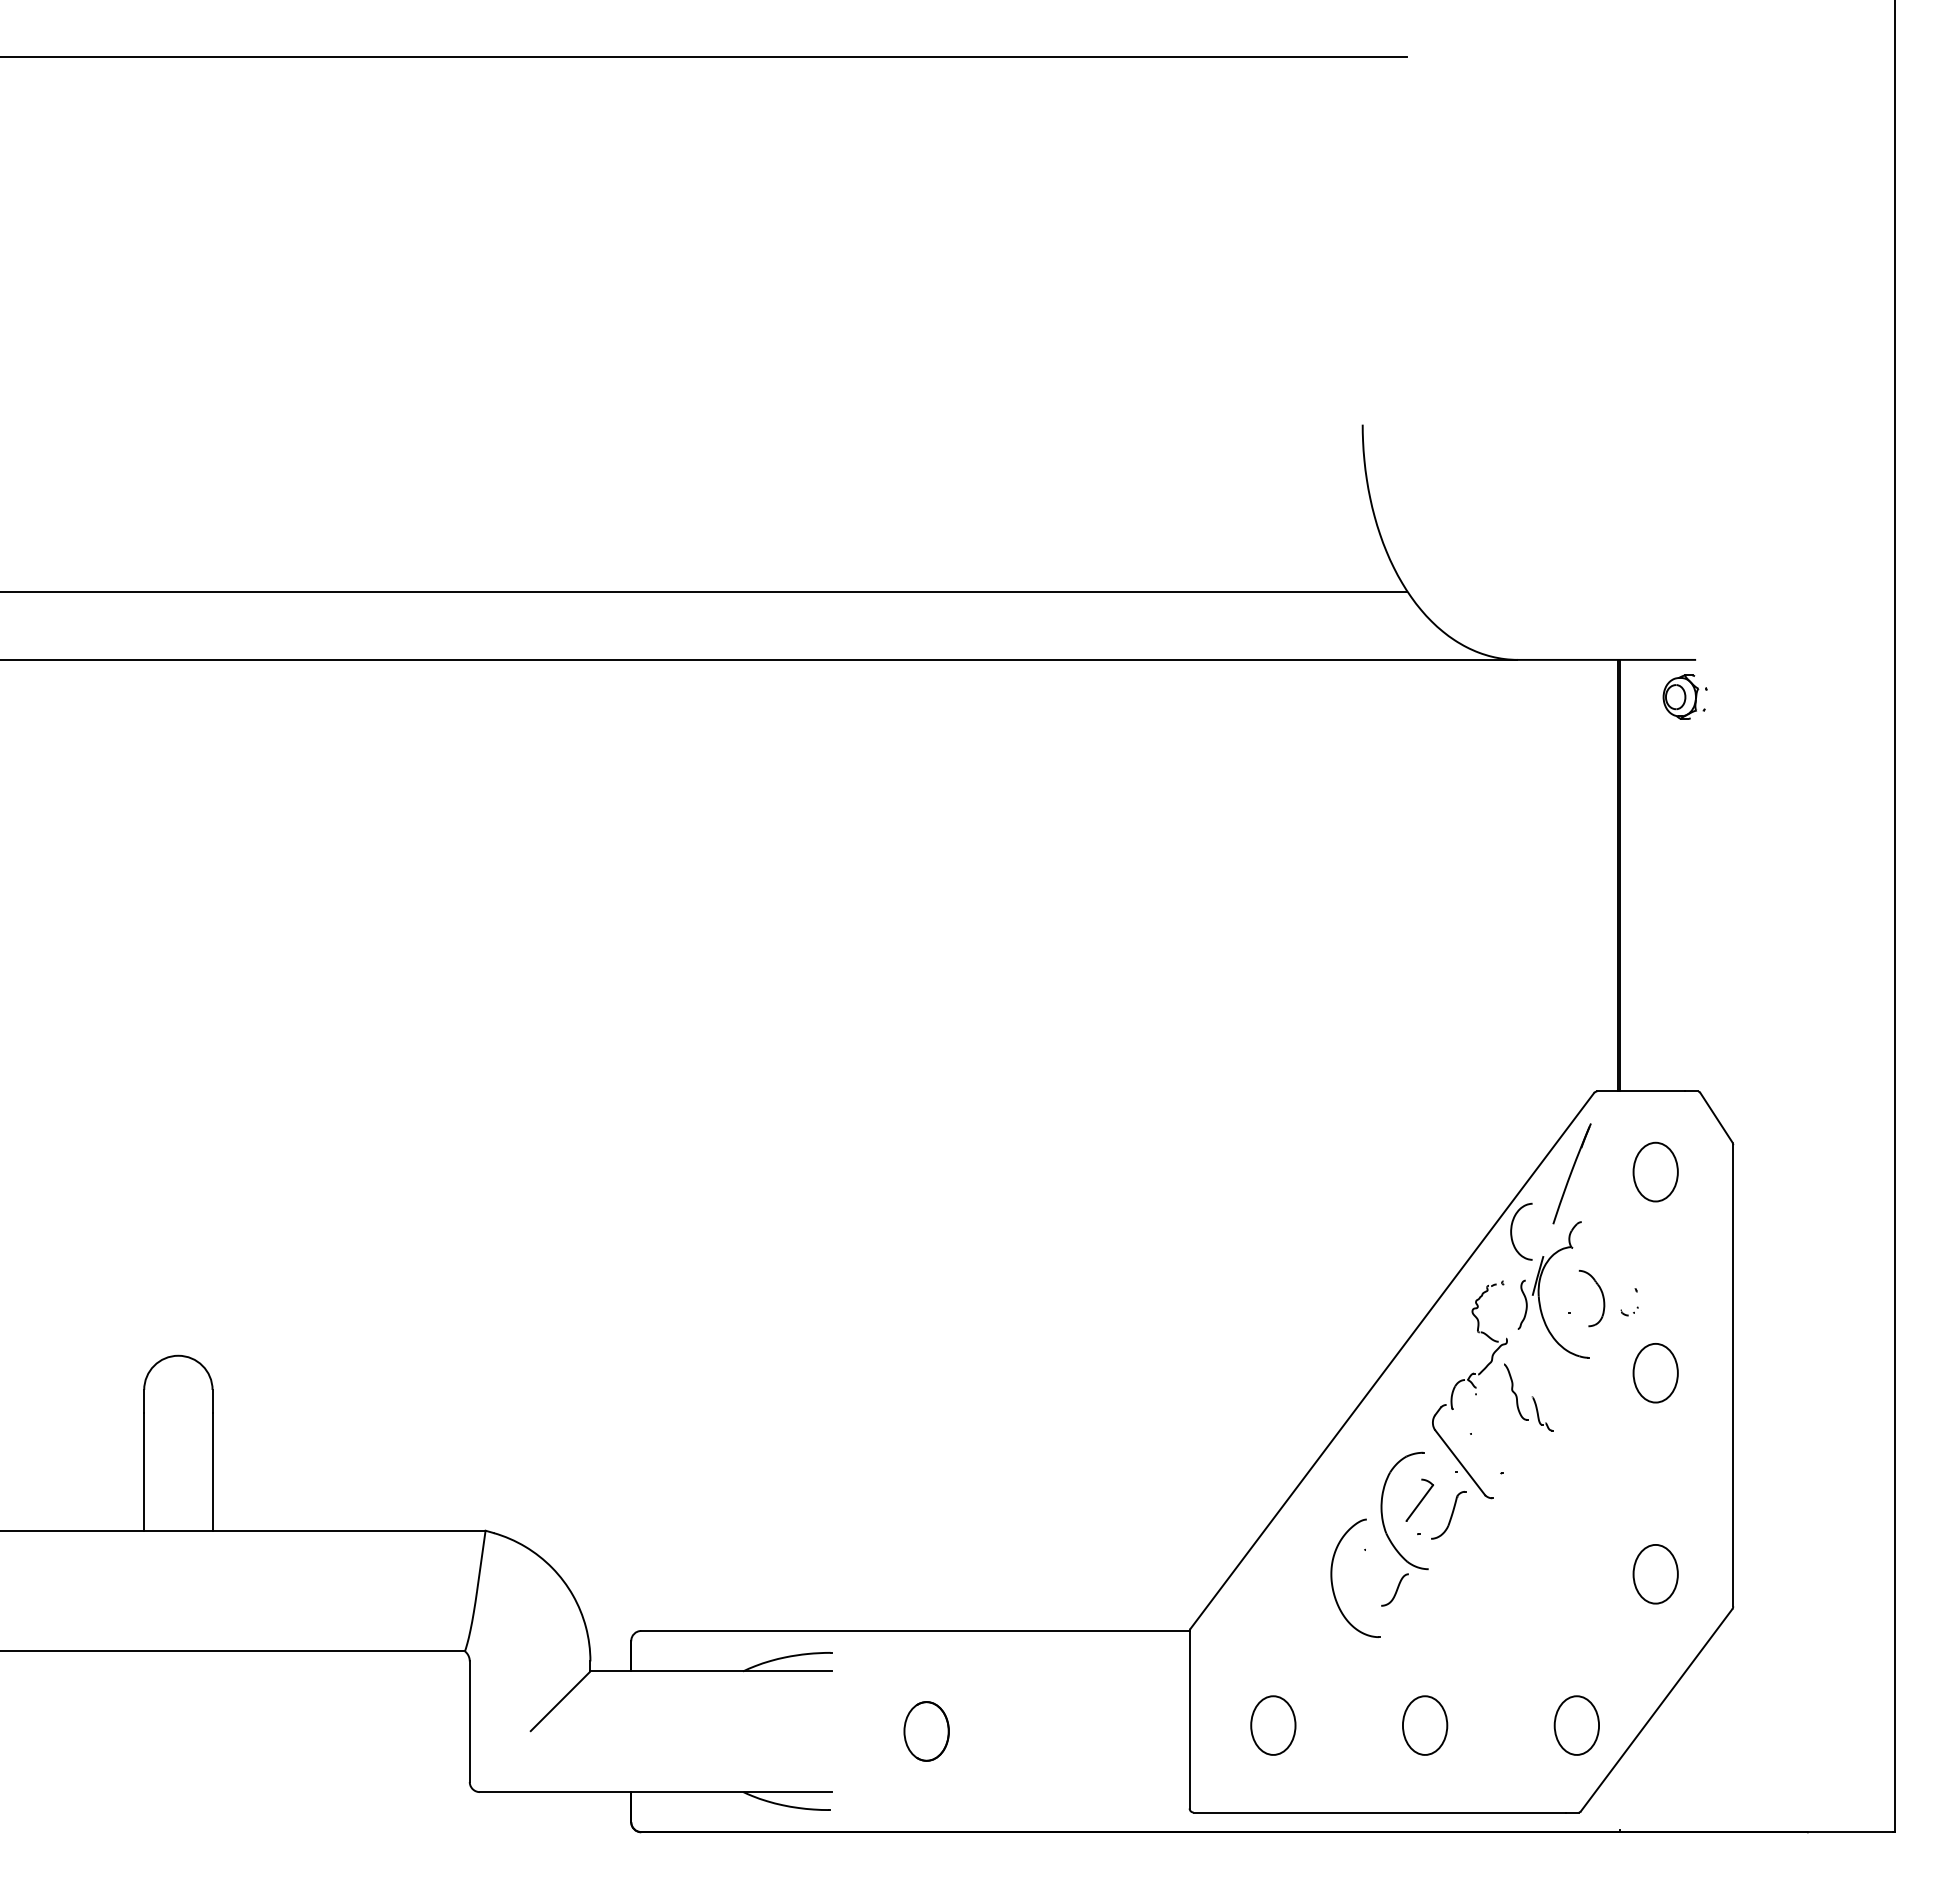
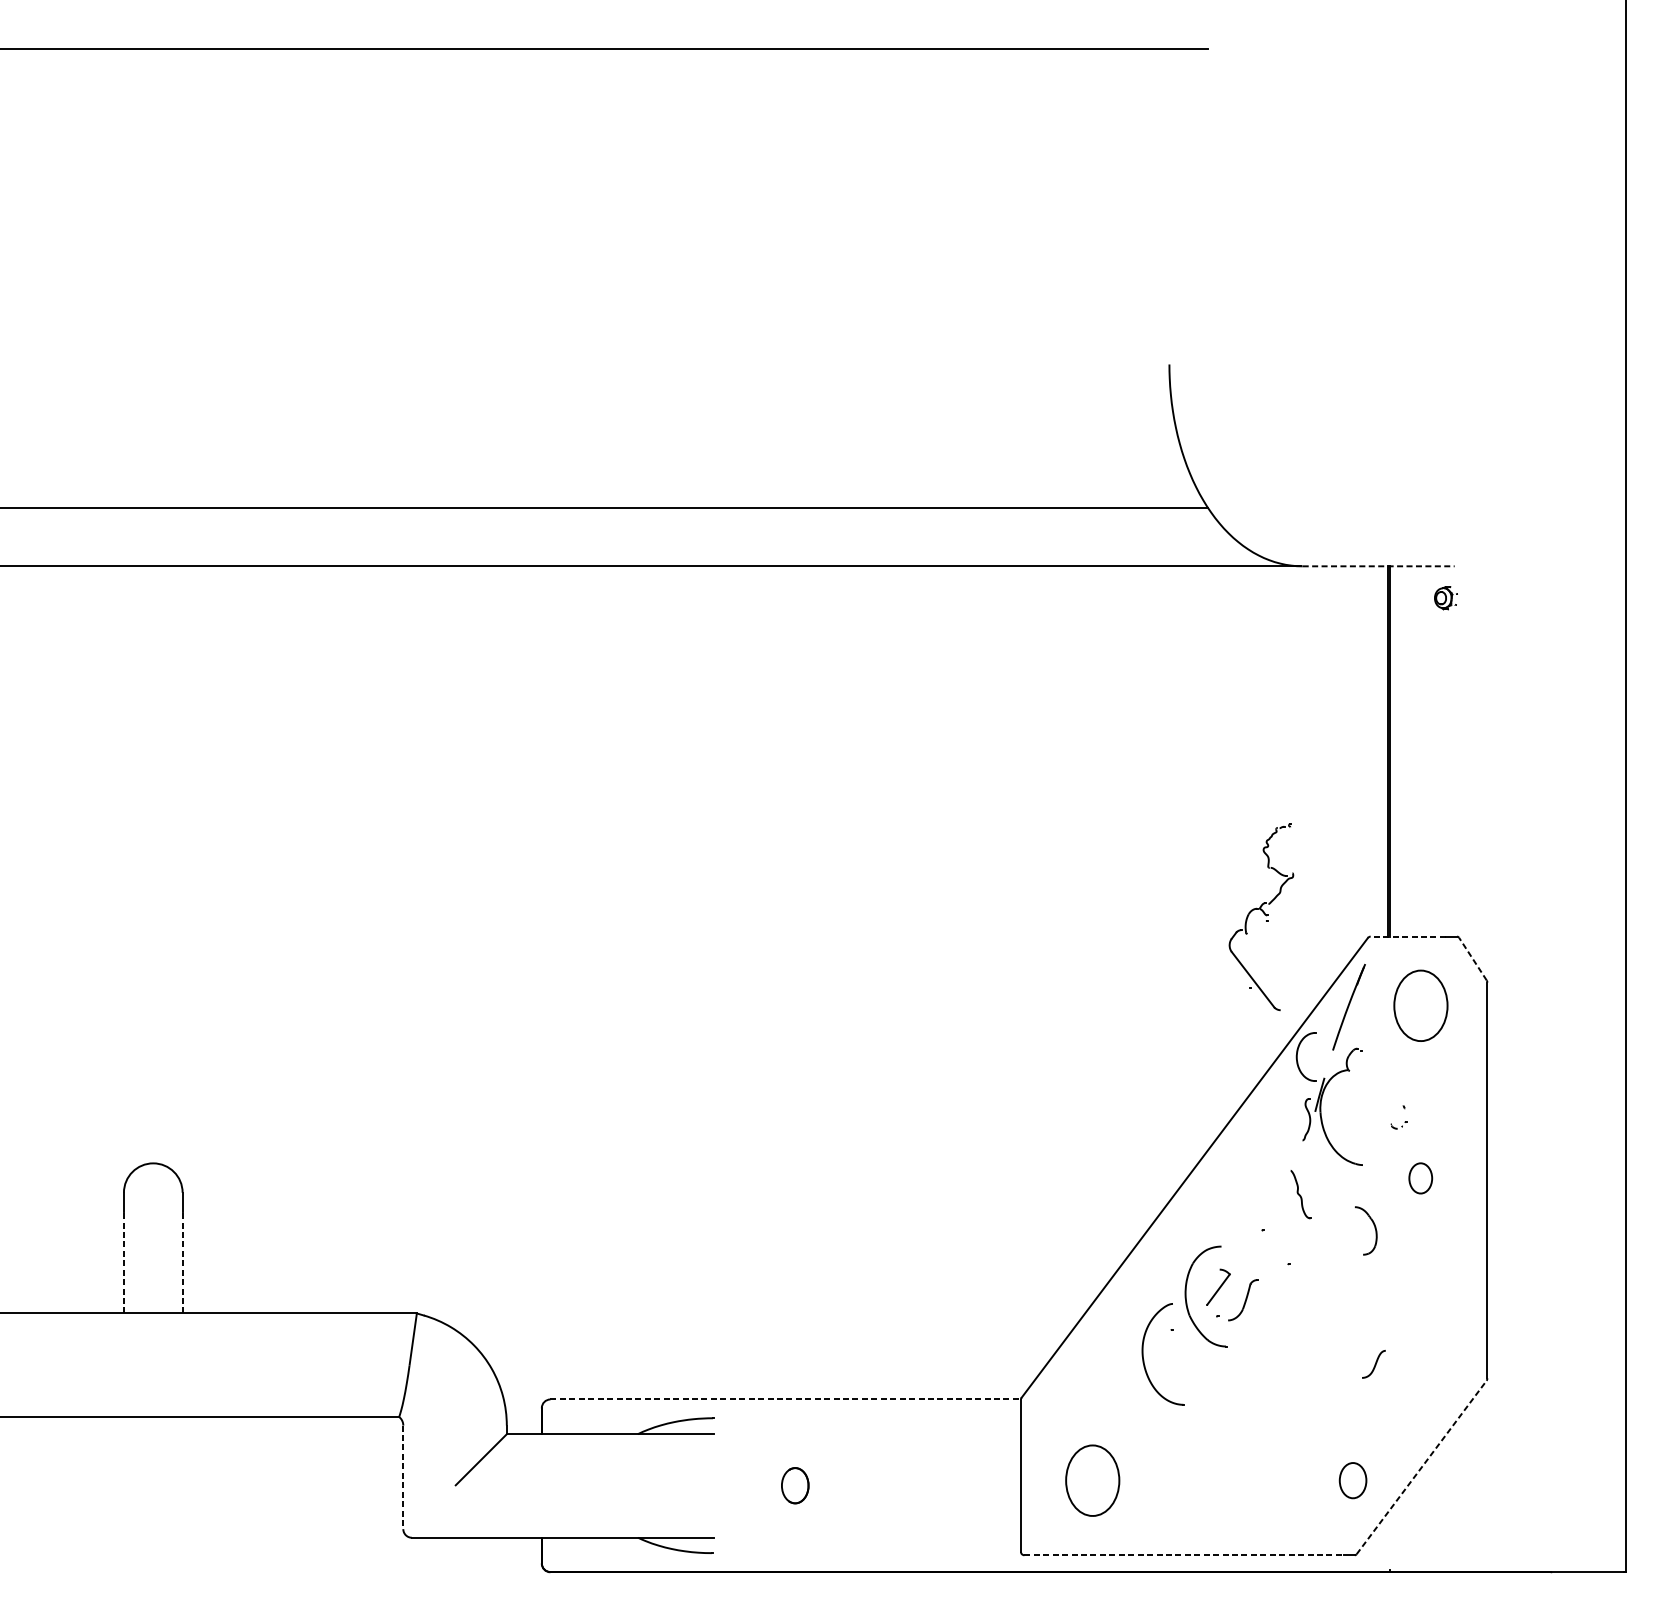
line: (1606, 659) -> (1378, 565), solid -> dashed
part: (1684, 696) -> (1445, 597), size x0.6
line: (1641, 1091) -> (1408, 936), solid -> dashed
line: (1716, 1117) -> (1472, 958), solid -> dashed
part: (1655, 1171) -> (1420, 1005), size x1.4
part: (1601, 1294) -> (1374, 1227), moved
part: (1655, 1373) -> (1420, 1178), size x0.6
part: (1469, 1389) -> (1261, 916), moved
part: (1542, 1413) -> (1323, 1212), removed
line: (144, 1471) -> (124, 1262), solid -> dashed
line: (212, 1471) -> (182, 1262), solid -> dashed
part: (1655, 1574) -> (1420, 1351), removed
part: (1394, 1589) -> (1373, 1363), moved
line: (915, 1630) -> (785, 1399), solid -> dashed
line: (1656, 1709) -> (1421, 1466), solid -> dashed
line: (469, 1722) -> (403, 1478), solid -> dashed
part: (1273, 1725) -> (1092, 1480), size x1.4
part: (1425, 1725) -> (1223, 1480), removed
part: (1576, 1725) -> (1352, 1480), size x0.7
part: (926, 1731) -> (795, 1485), size x0.7
line: (1379, 1812) -> (1183, 1555), solid -> dashed

